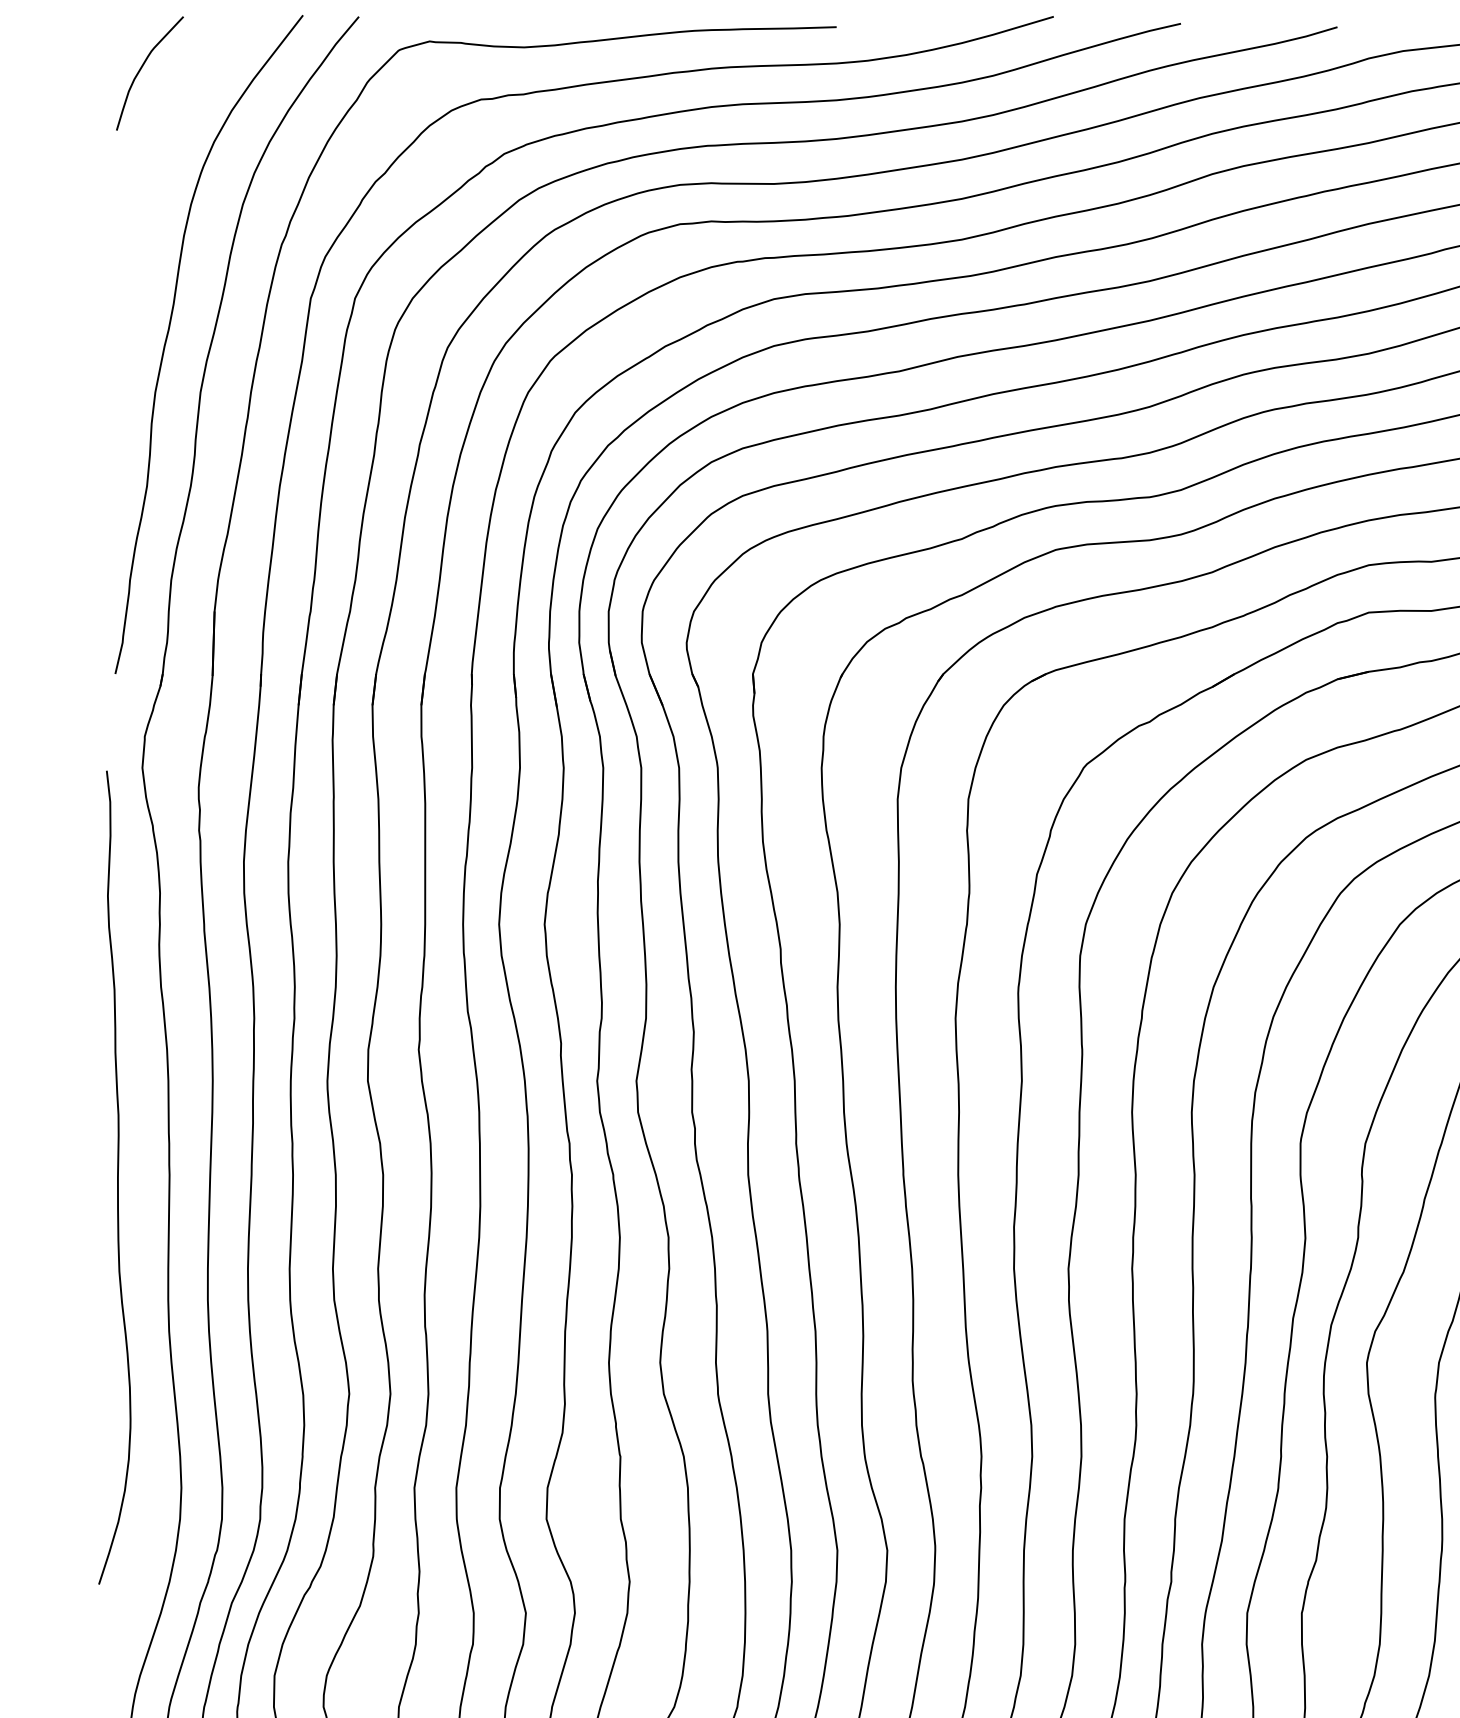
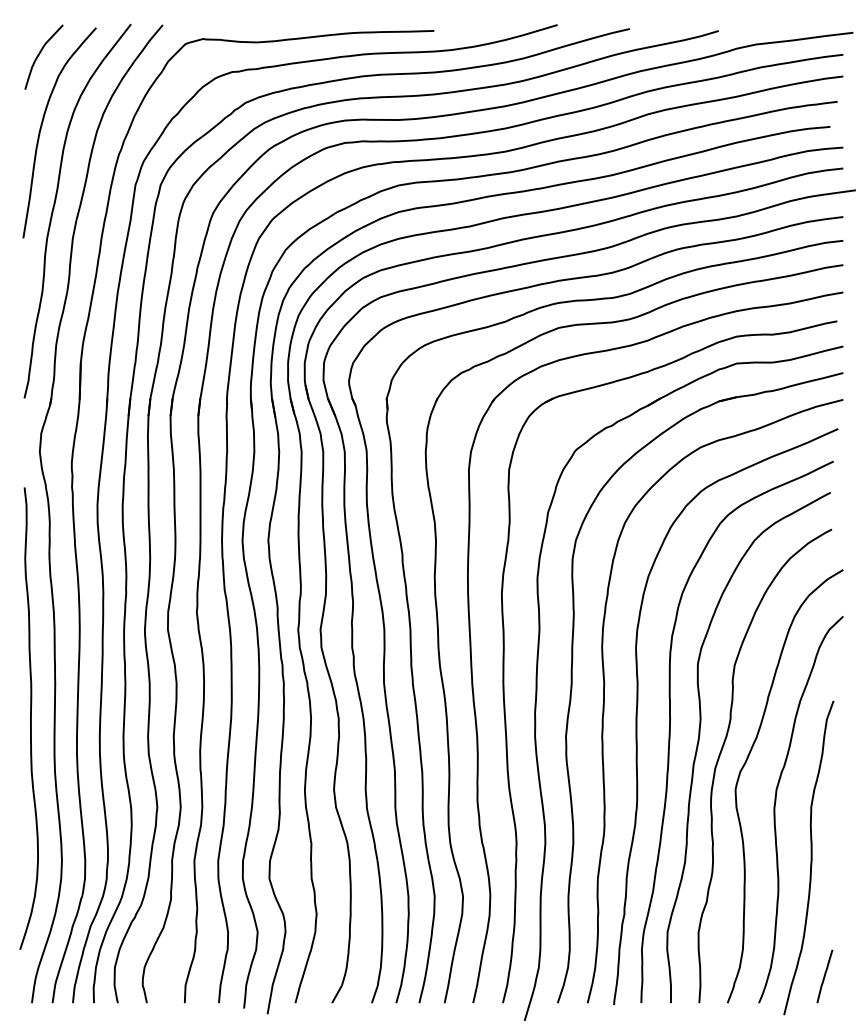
curve: (147, 195) -> (42, 126), added
curve: (117, 1177) -> (30, 718), moved

